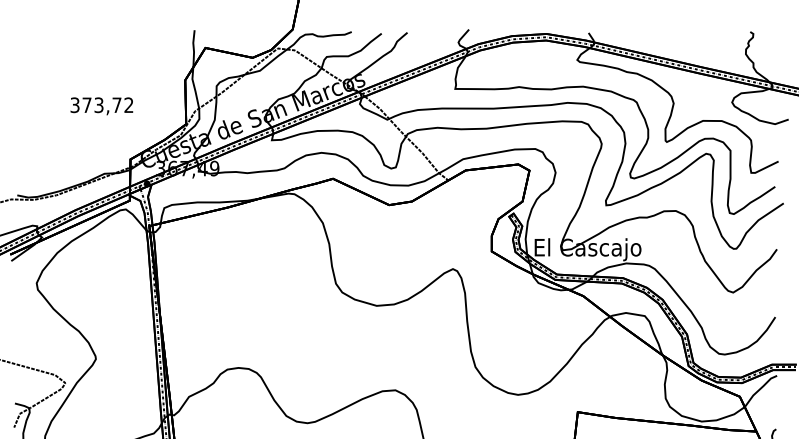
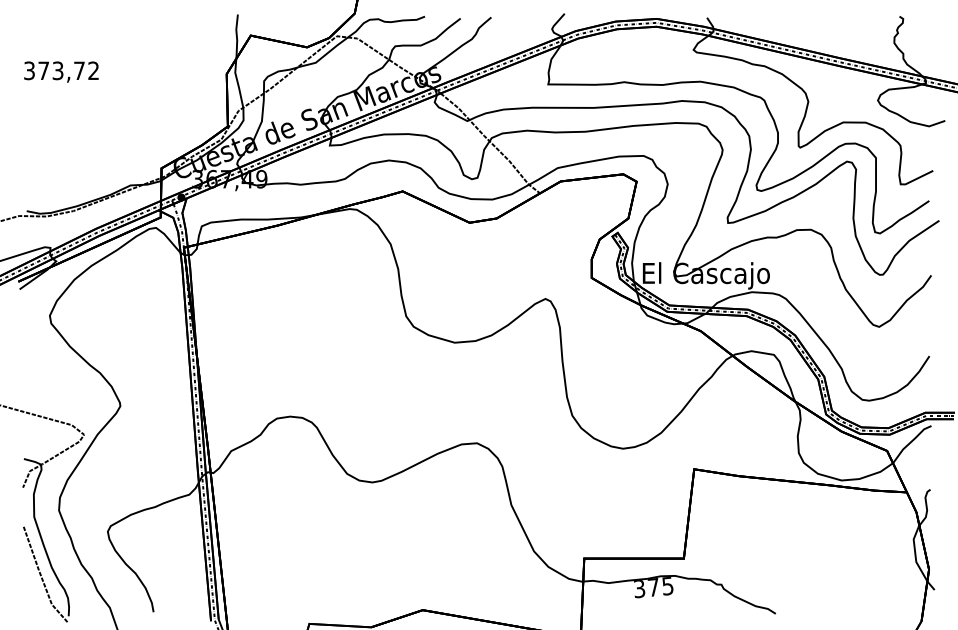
text: (101, 105) -> (61, 71), moved

